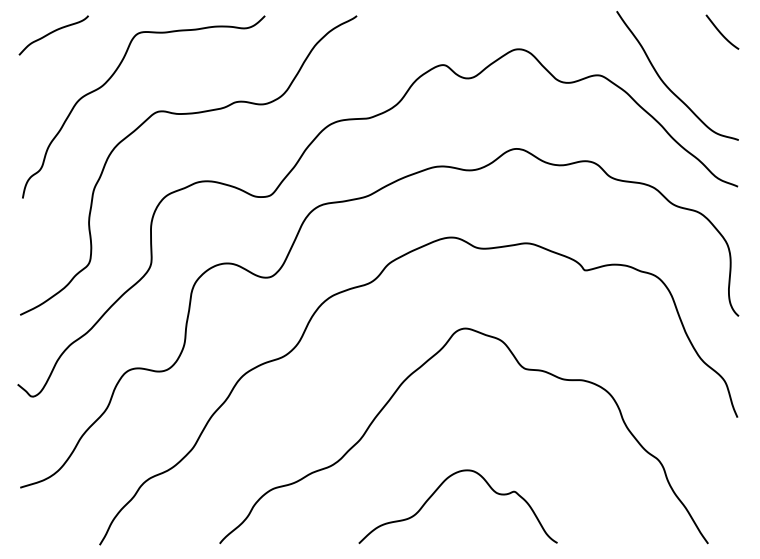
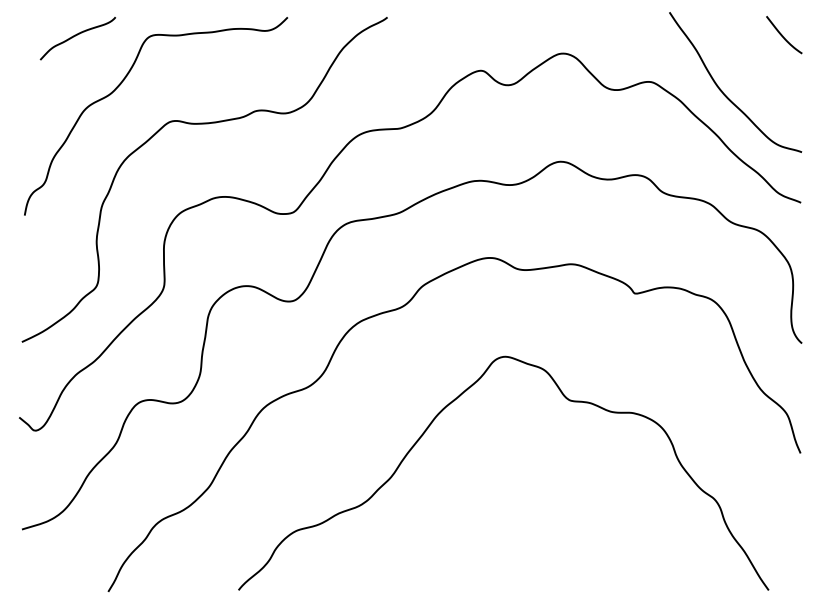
curve: (52, 33) -> (76, 36), moved
curve: (439, 488) -> (477, 530), removed

